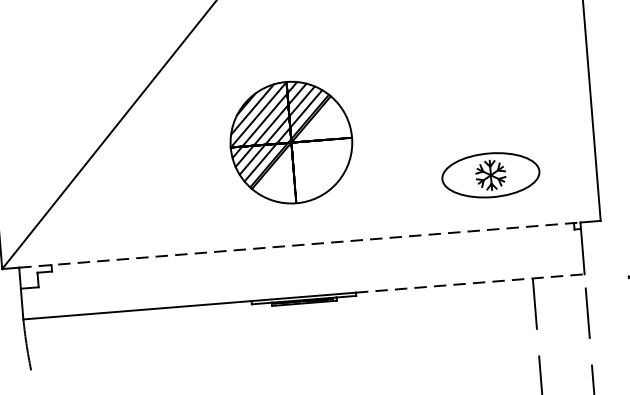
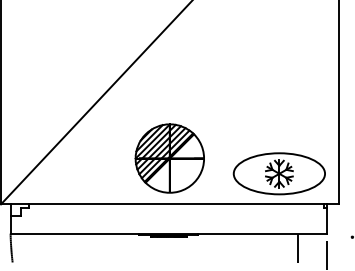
part: (290, 142) -> (169, 158), moved
part: (489, 174) -> (278, 173), size x1.67
line: (300, 245) -> (169, 204), dashed -> solid
line: (469, 283) -> (262, 233), dashed -> solid

